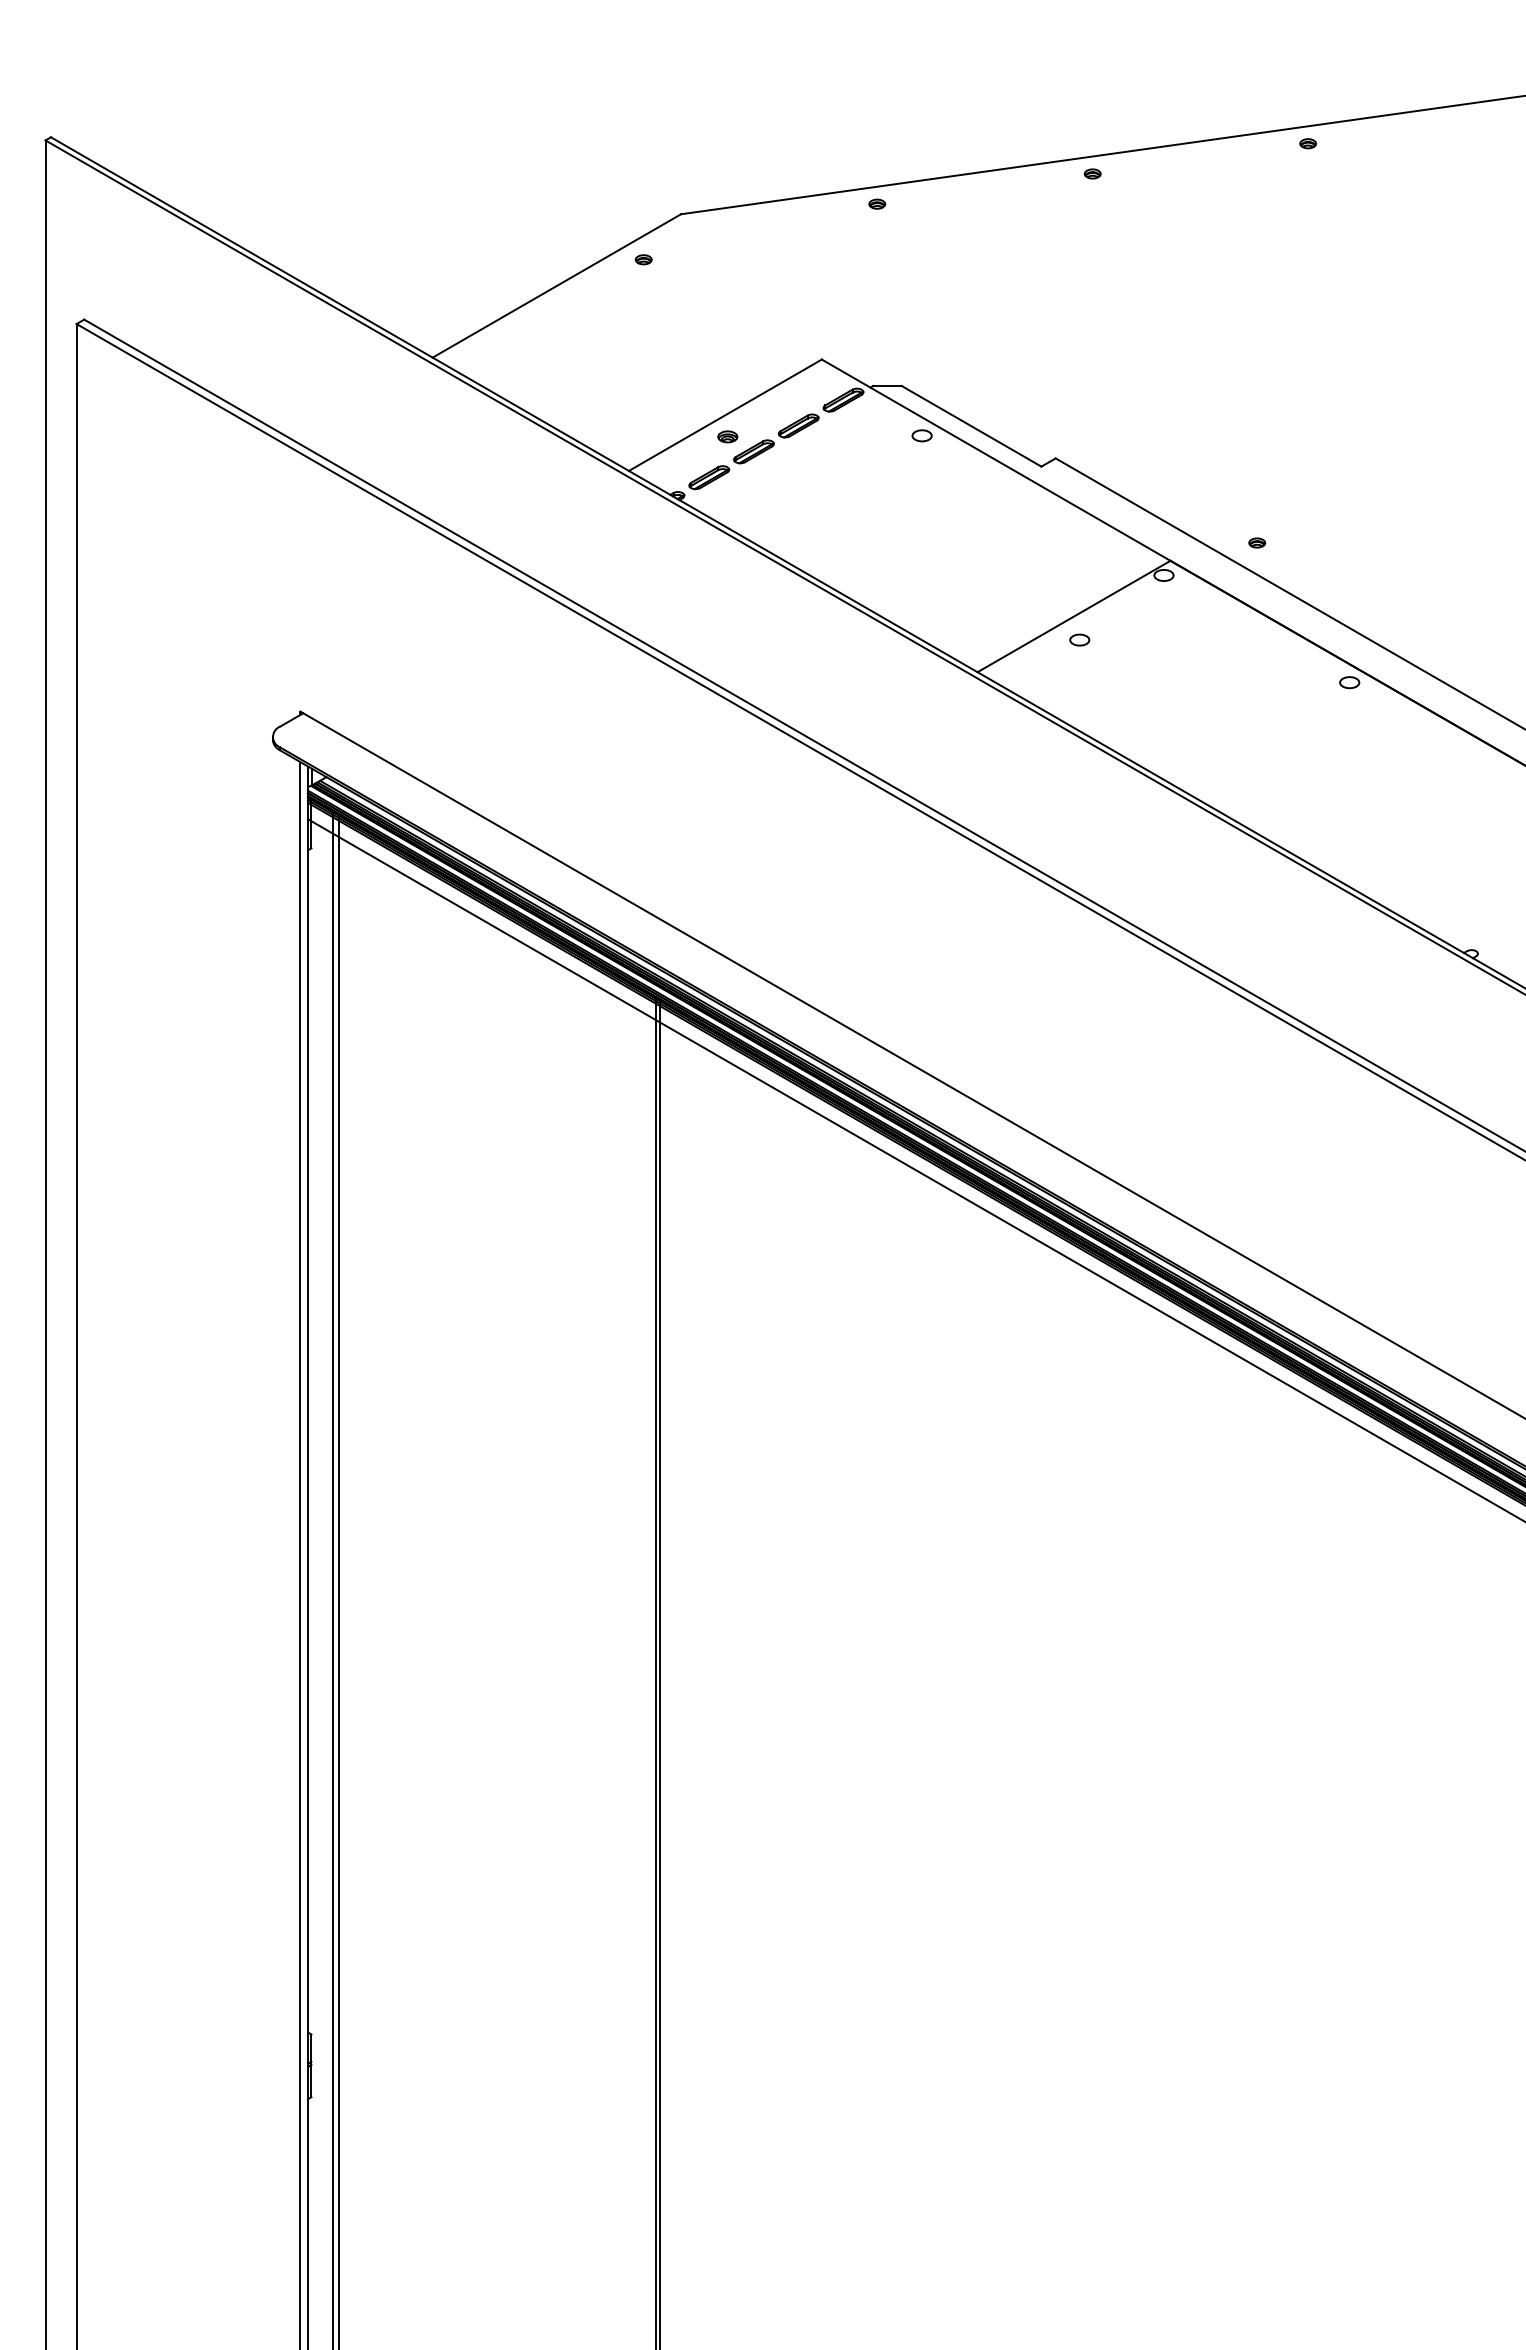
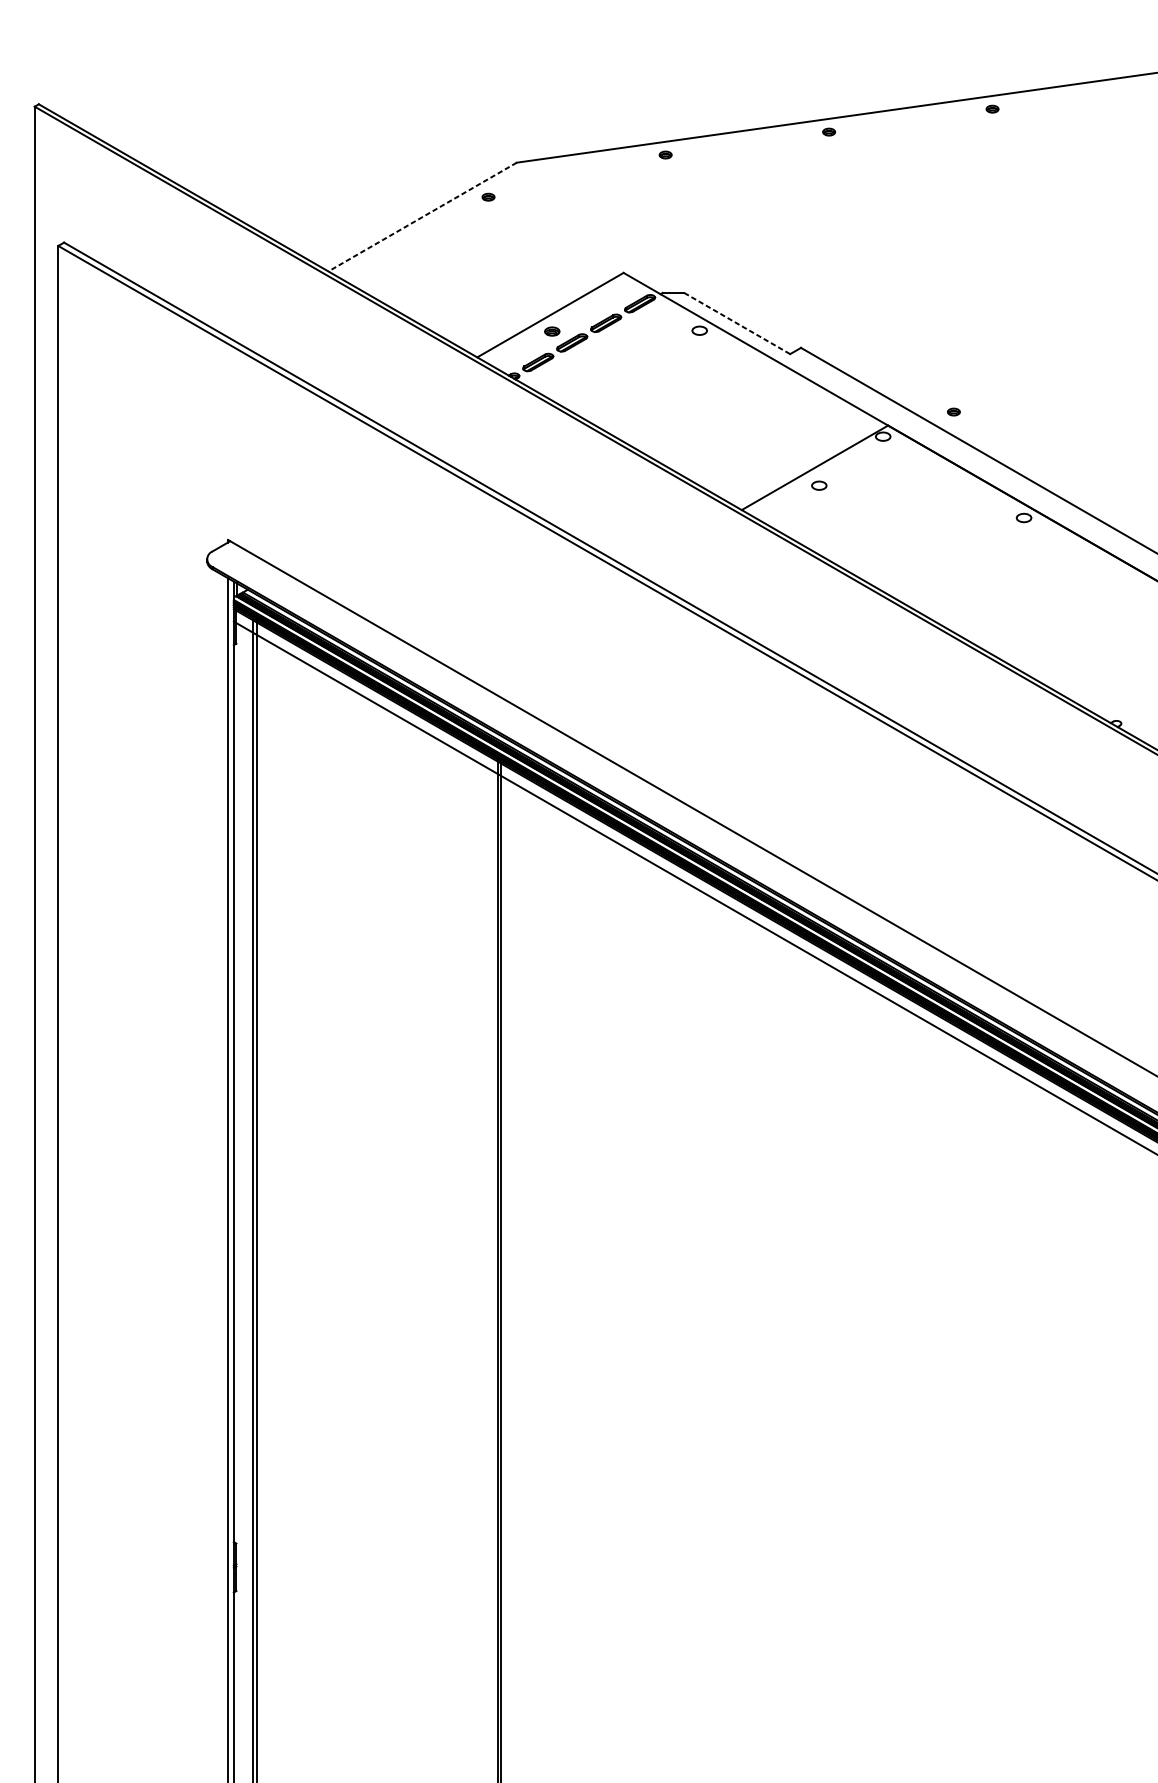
line: (556, 286) -> (422, 217), solid -> dashed
line: (971, 426) -> (737, 323), solid -> dashed

